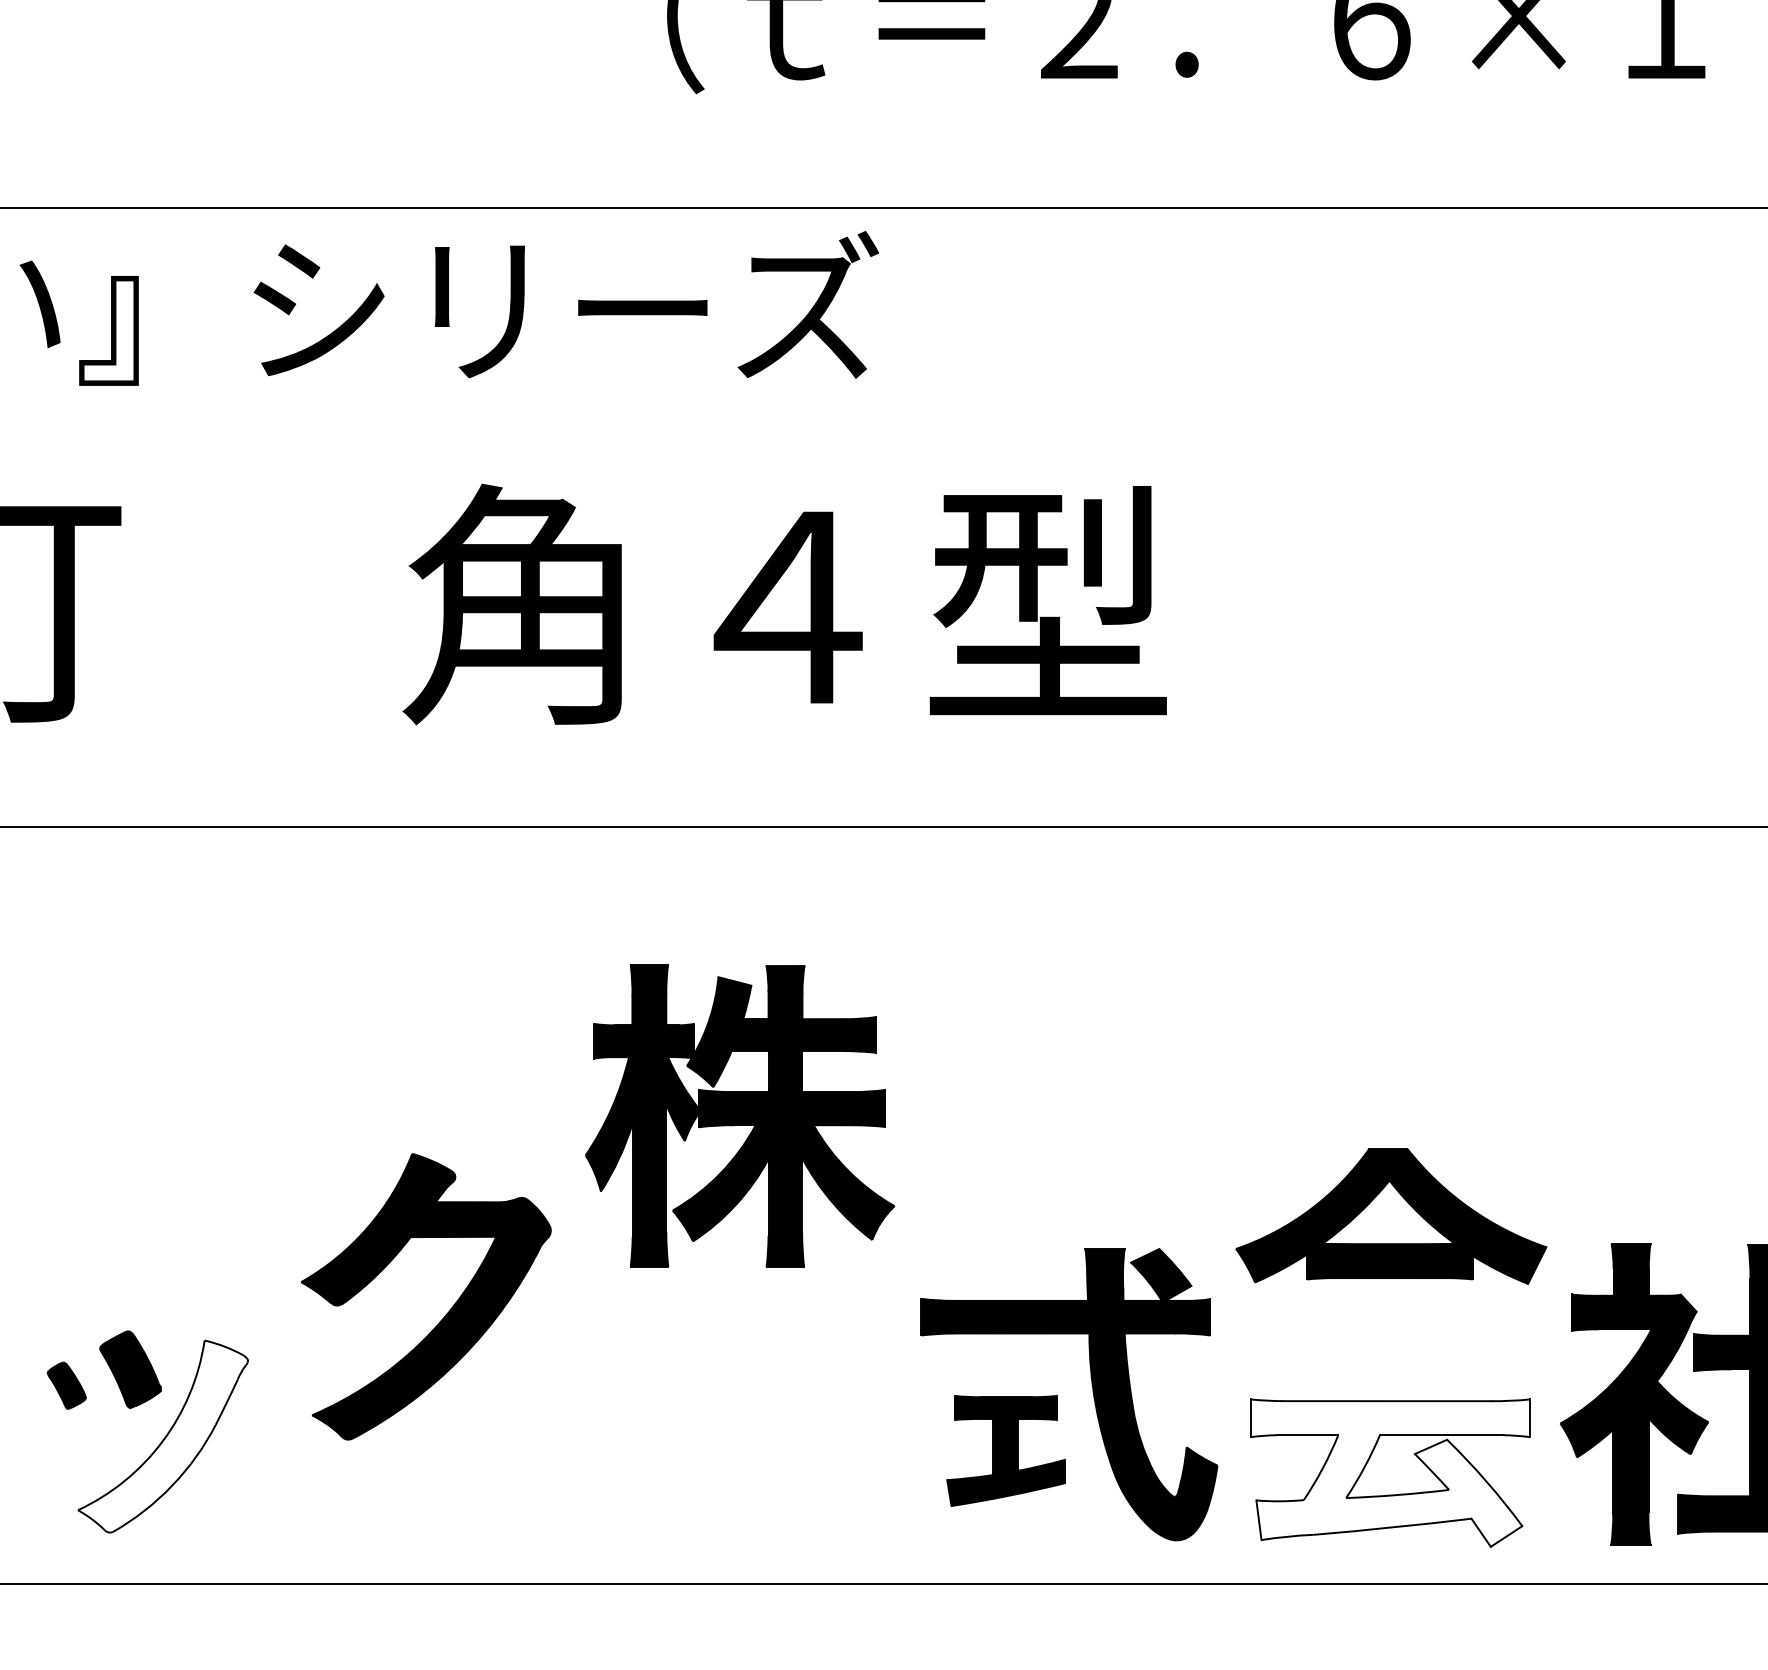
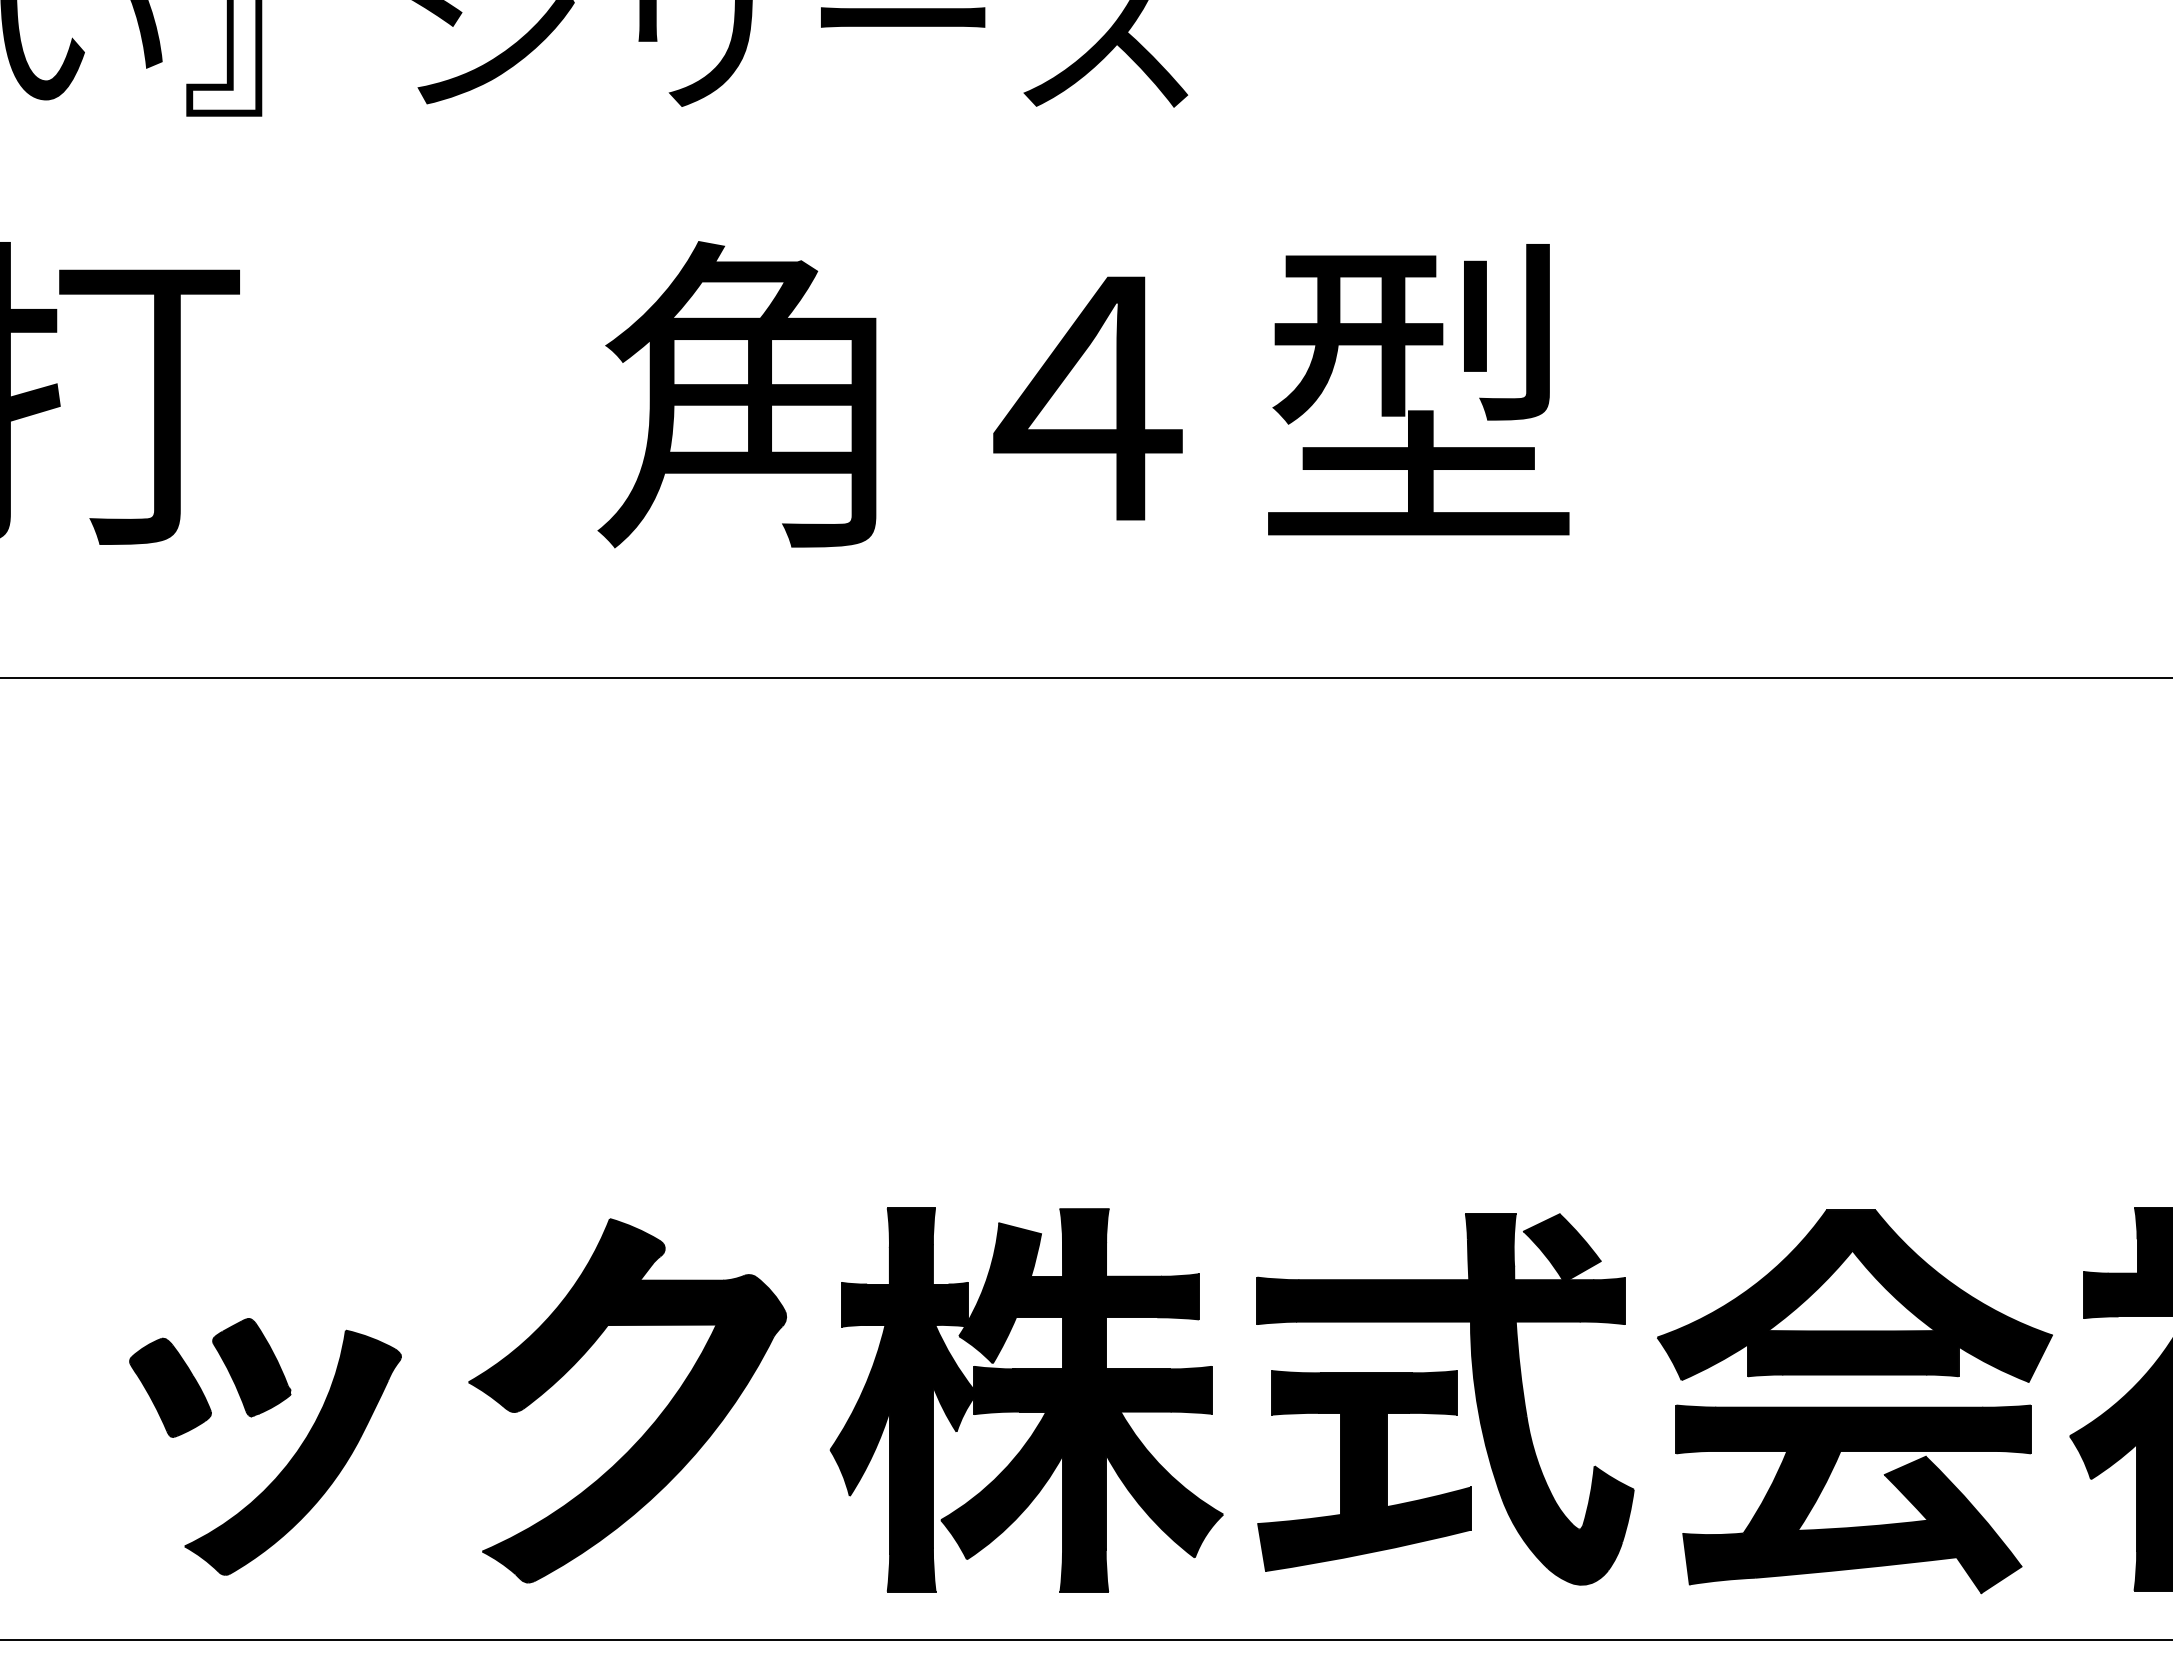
part: (739, 1115) -> (1026, 1399), moved
part: (1391, 1216) -> (1855, 1296), moved
part: (445, 1314) -> (652, 1423), moved
part: (66, 1385) -> (170, 1387), size x1.67
fill: (162, 1436) -> (292, 1452), added
part: (1005, 1450) -> (1364, 1470), size x1.43
fill: (1389, 1472) -> (1852, 1498), added

